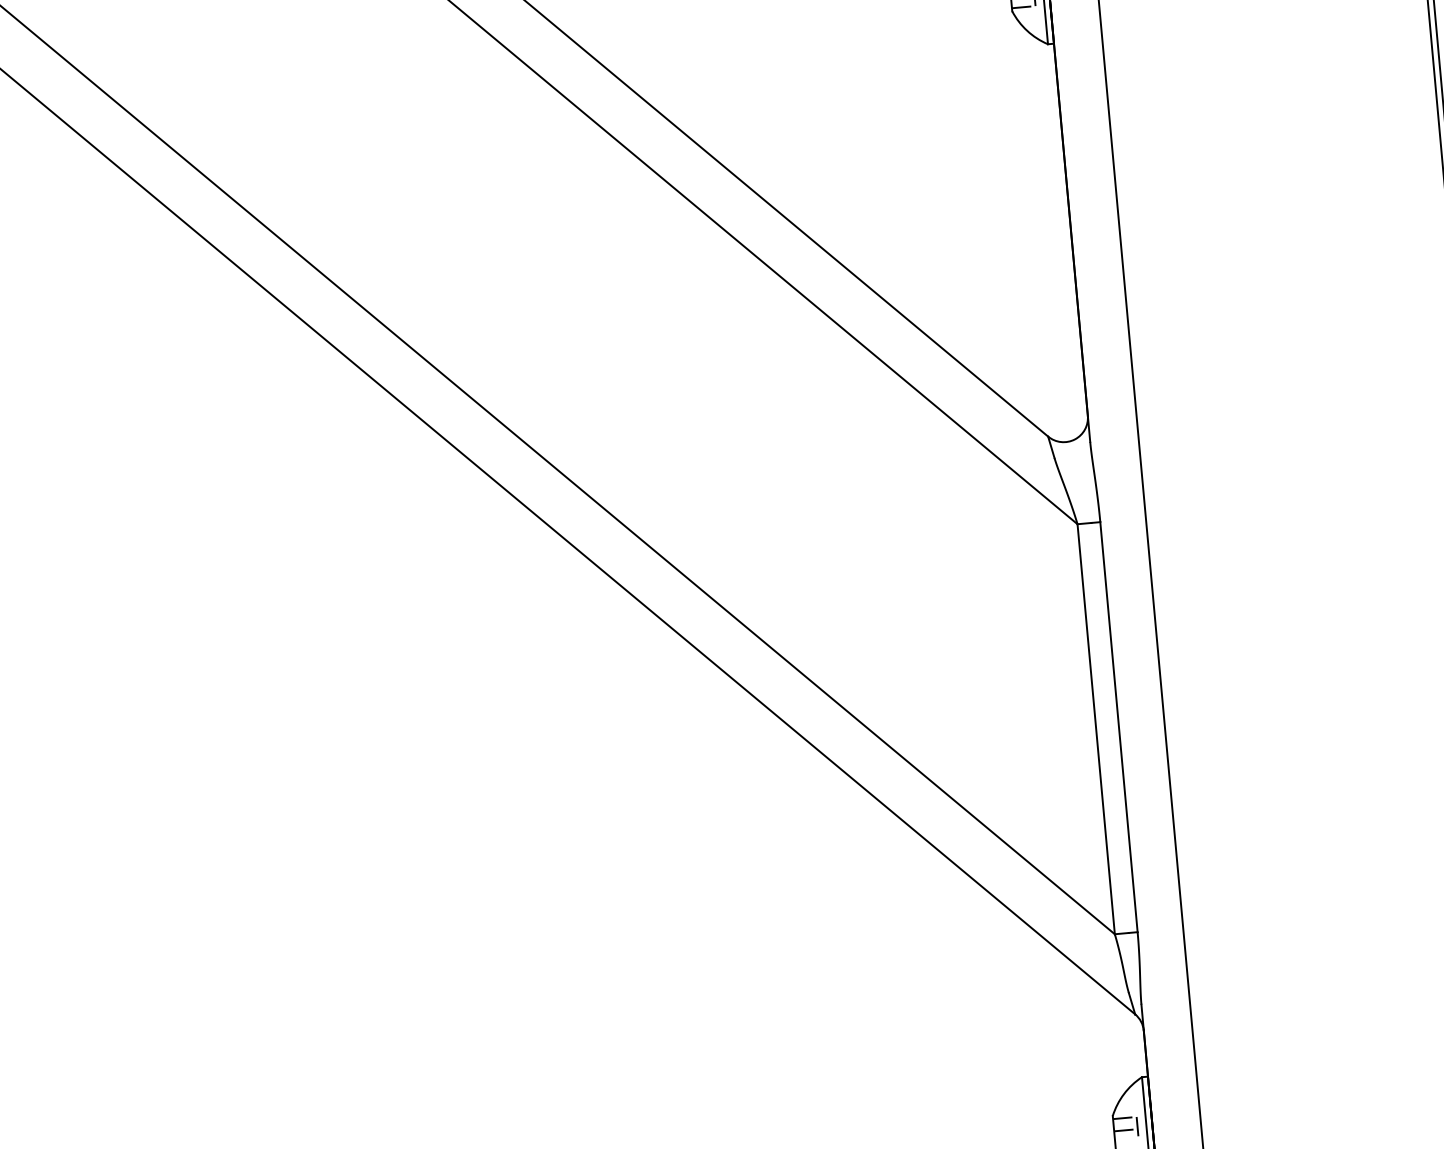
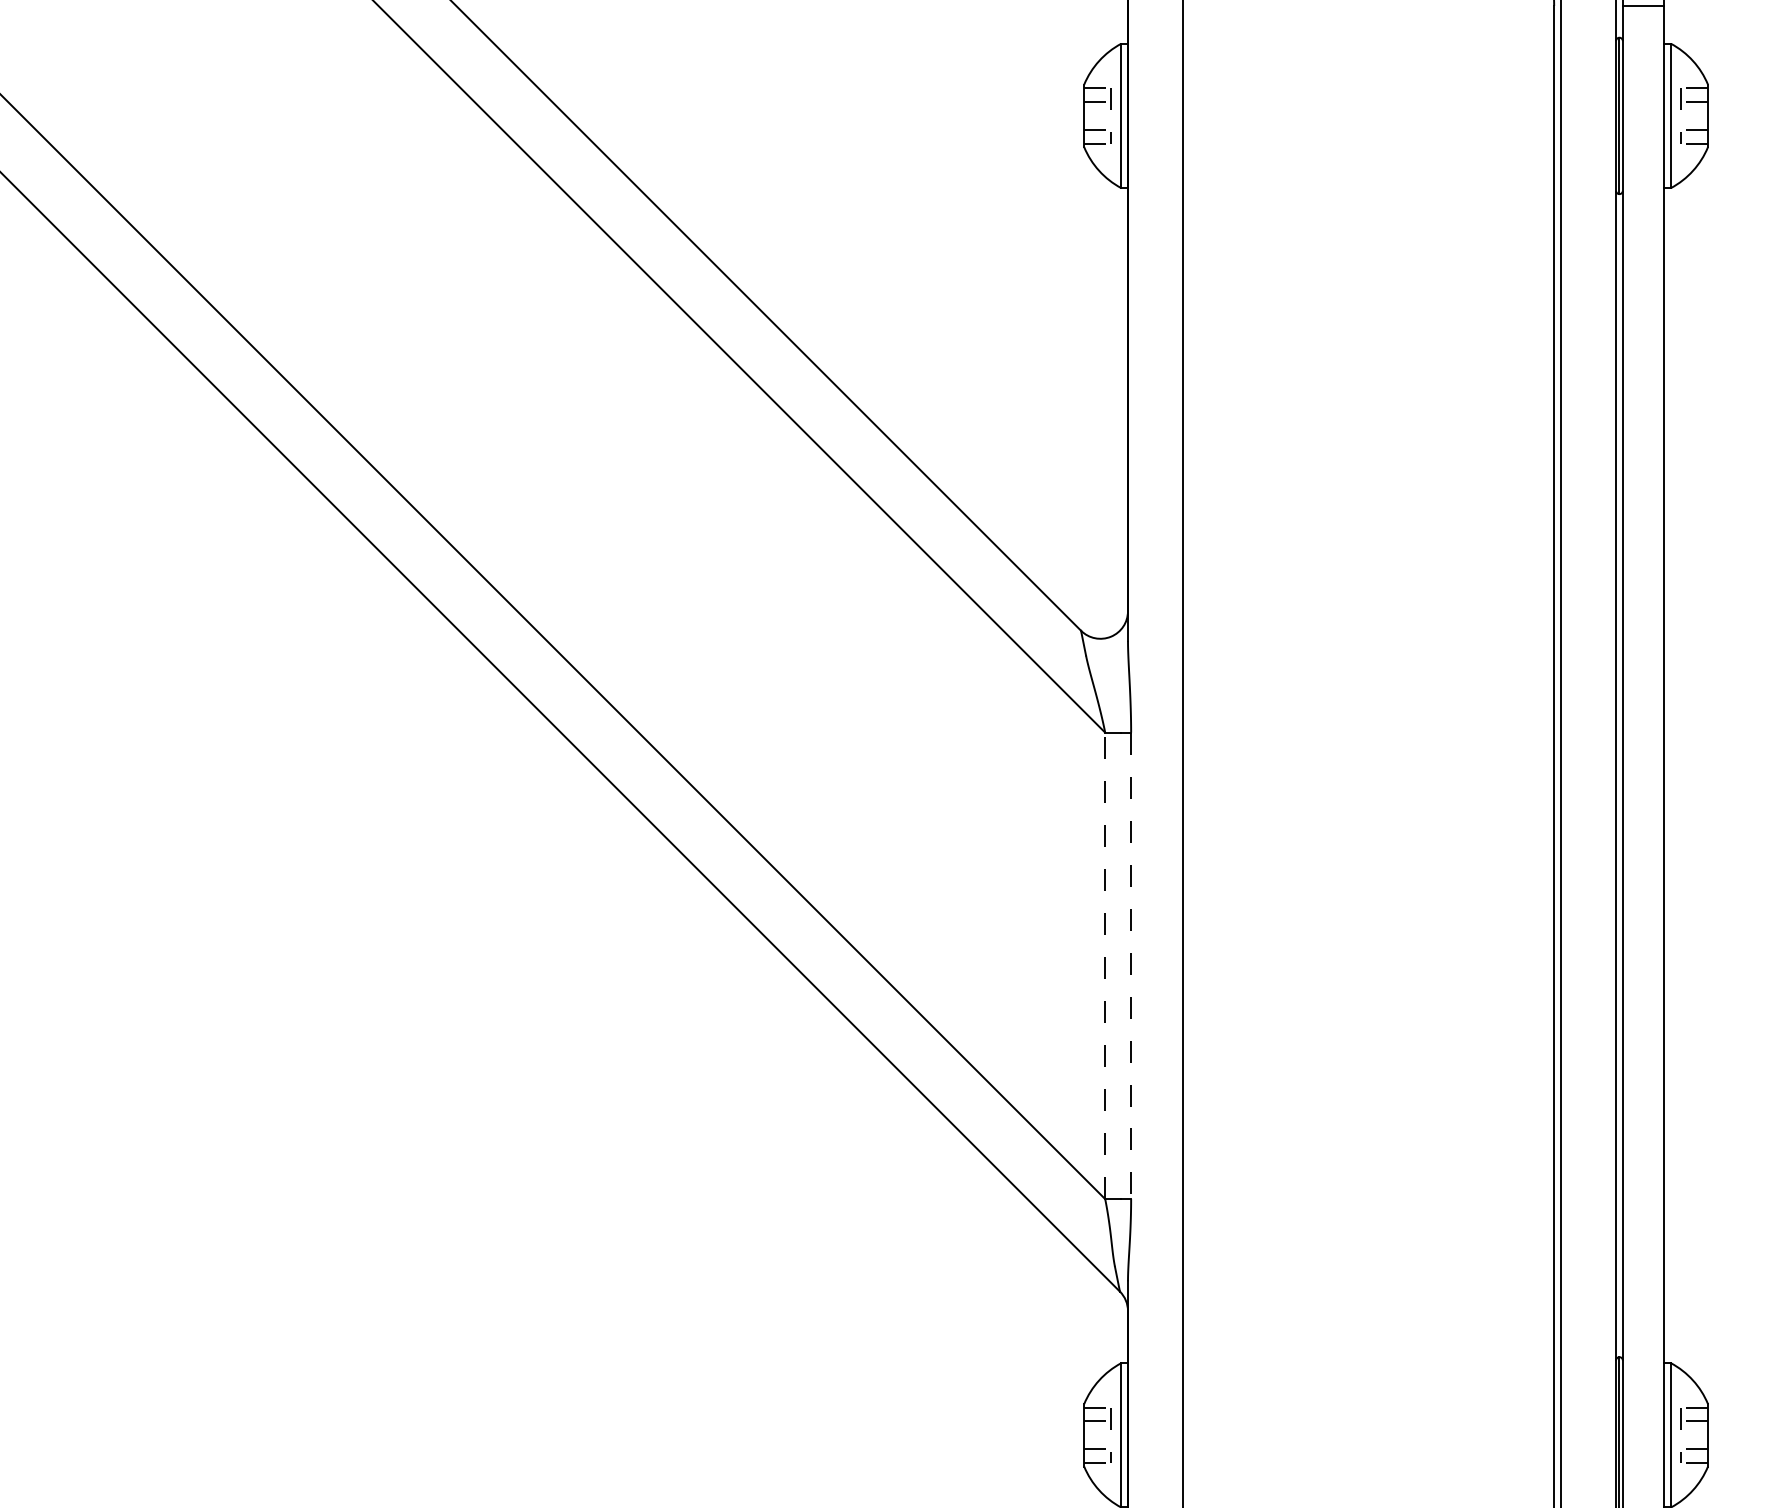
line: (1119, 727) -> (1131, 966), solid -> dashed
line: (1096, 728) -> (1105, 965), solid -> dashed

